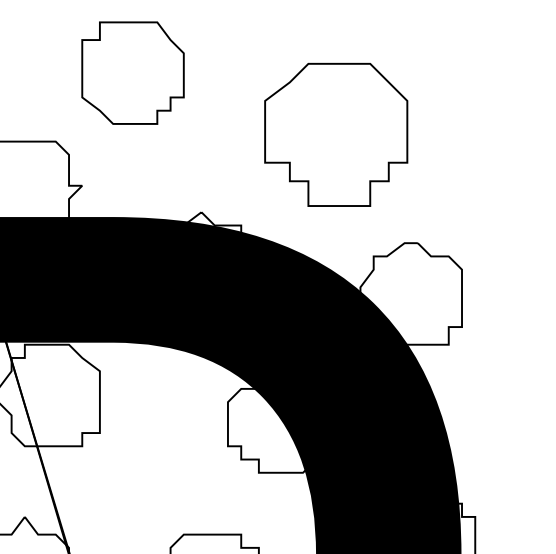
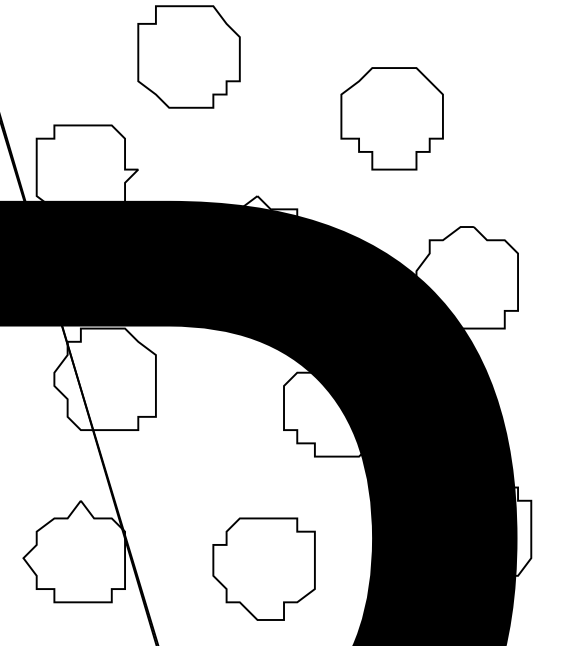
part: (335, 134) -> (391, 118), size x0.71

